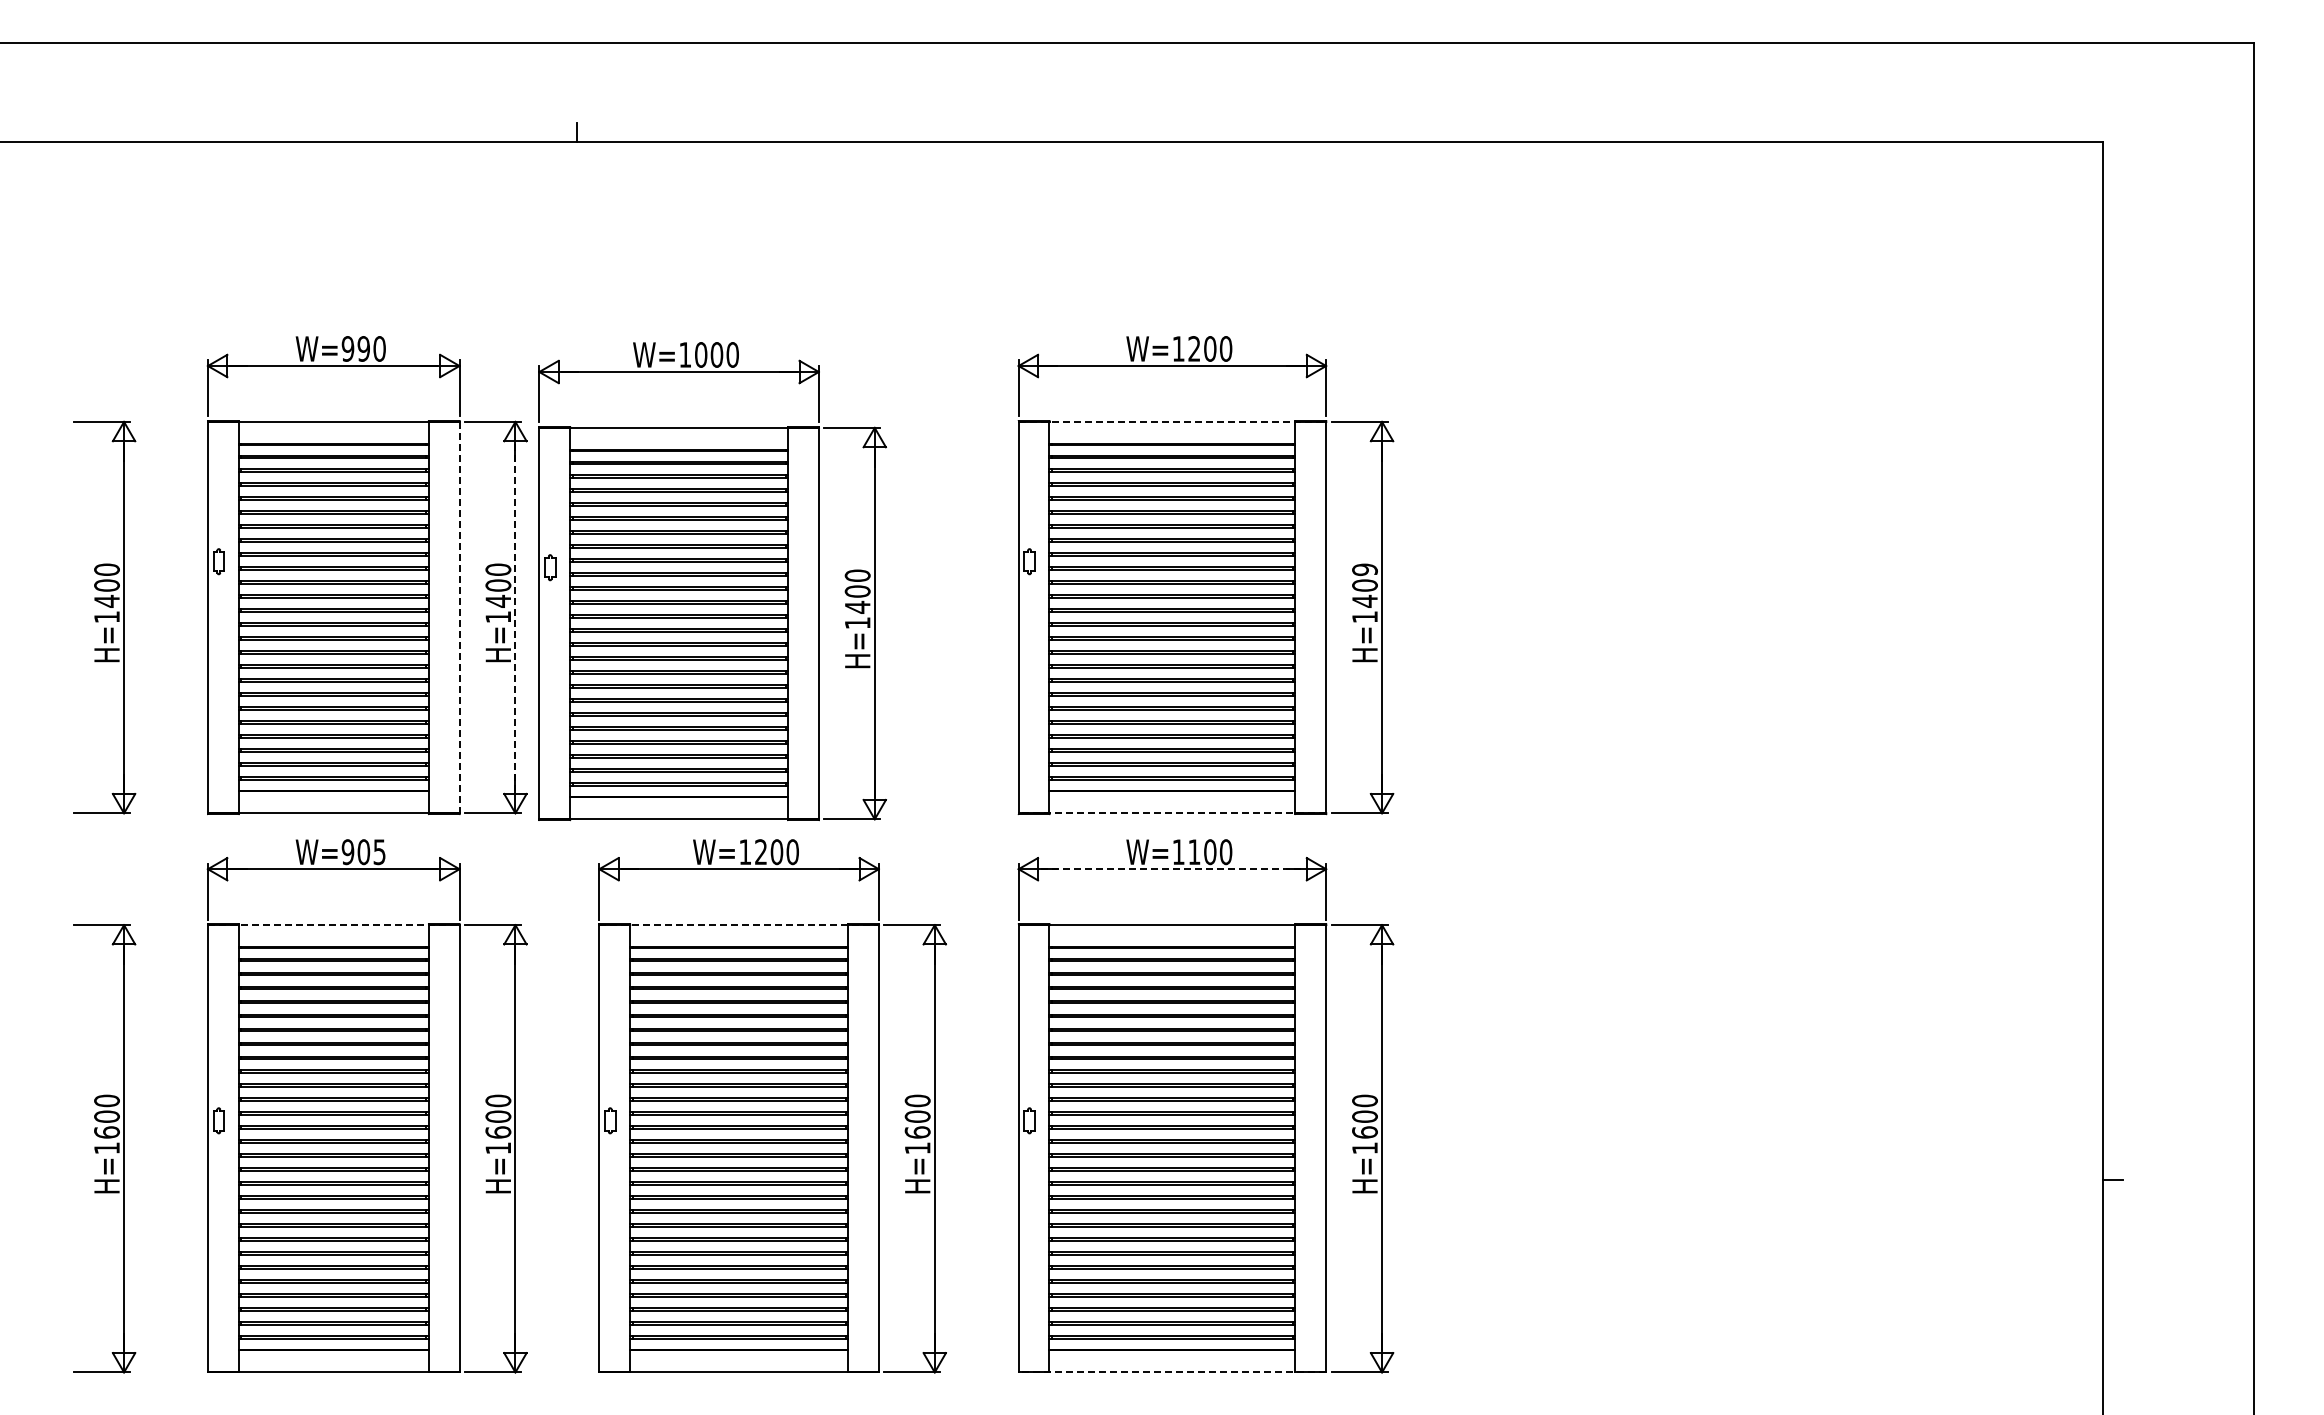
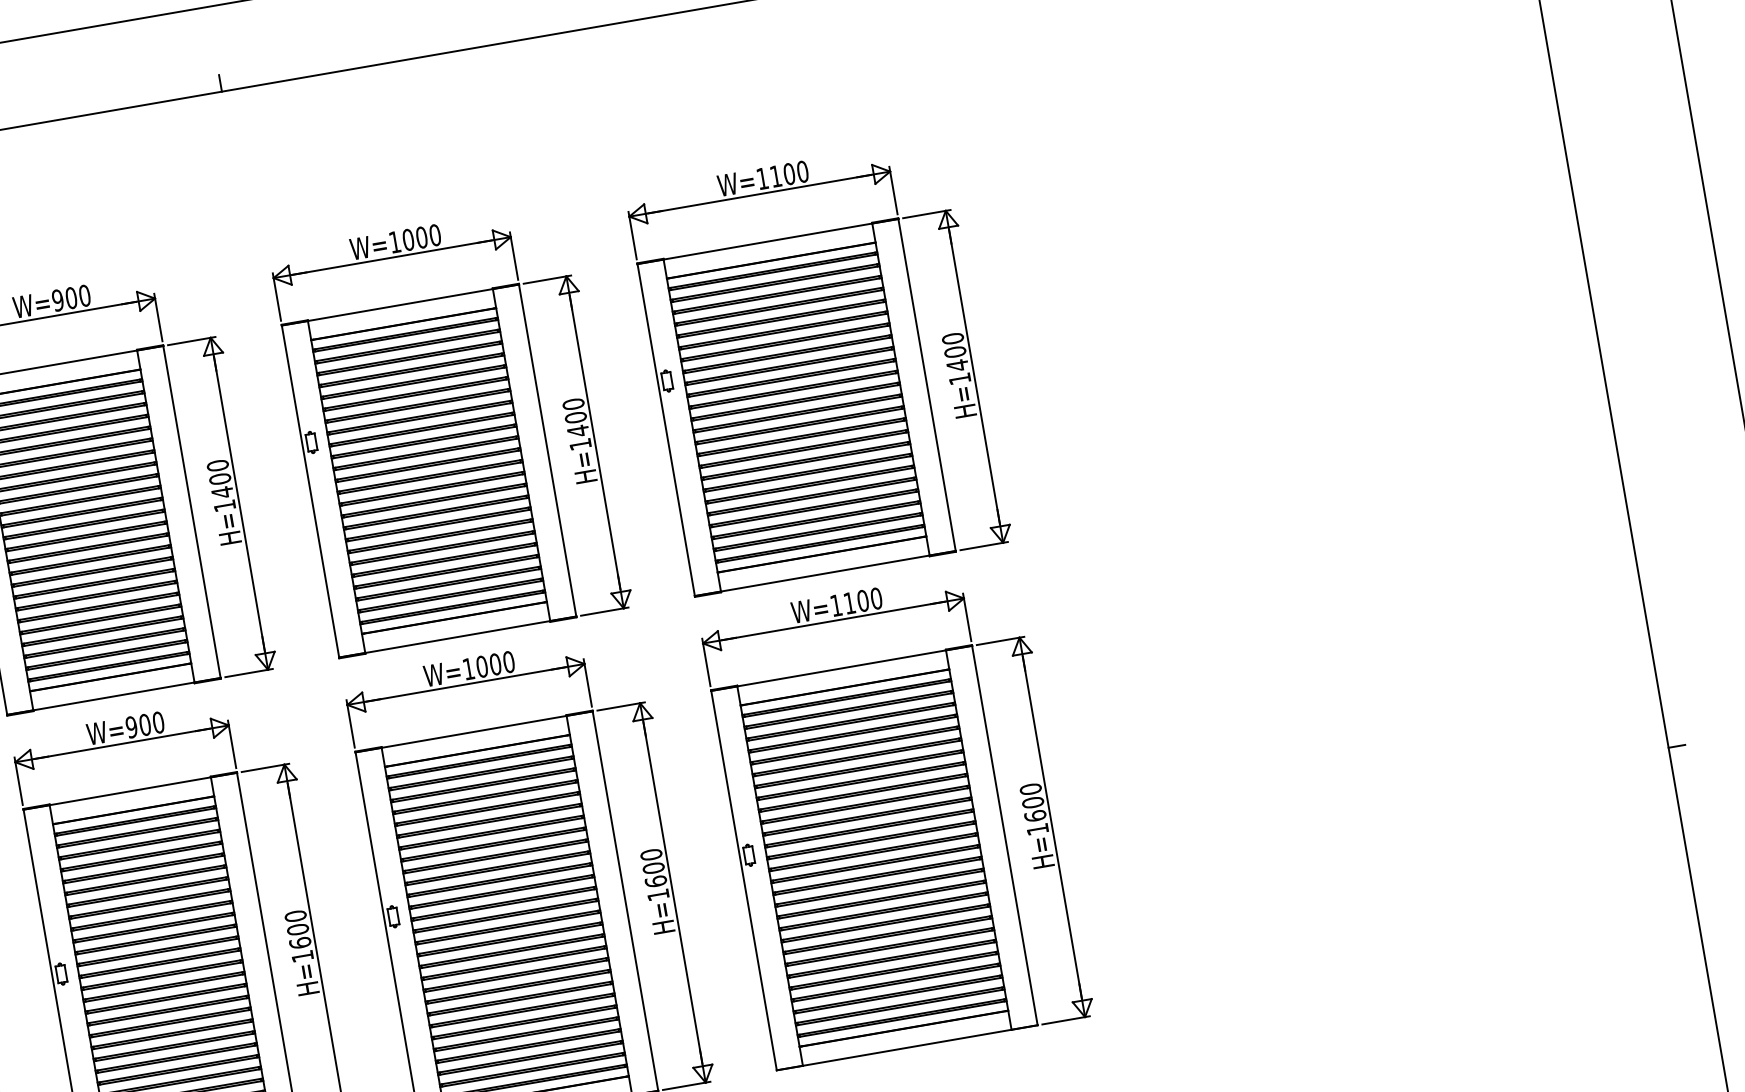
text: (363, 348) -> (71, 297), W=990 -> W=900
text: (1194, 348) -> (775, 176), W=1200 -> W=1100
line: (1172, 421) -> (767, 241), dashed -> solid
text: (1364, 569) -> (952, 338), H=1409 -> H=1400
part: (712, 581) -> (451, 430), moved
line: (459, 617) -> (191, 511), dashed -> solid
line: (515, 618) -> (239, 504), dashed -> solid
line: (1172, 813) -> (825, 573), dashed -> solid
text: (379, 852) -> (158, 722), W=905 -> W=900
text: (761, 852) -> (482, 666), W=1200 -> W=1000
line: (1172, 869) -> (833, 621), dashed -> solid
line: (333, 925) -> (130, 791), dashed -> solid
line: (739, 925) -> (474, 732), dashed -> solid
line: (1172, 1372) -> (907, 1047), dashed -> solid

